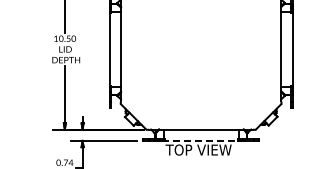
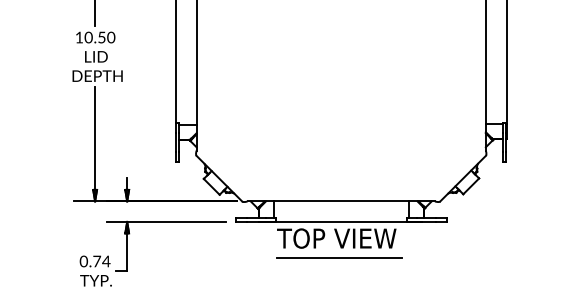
line: (204, 140) -> (347, 221), dashed -> solid
line: (199, 160) -> (338, 257), added

